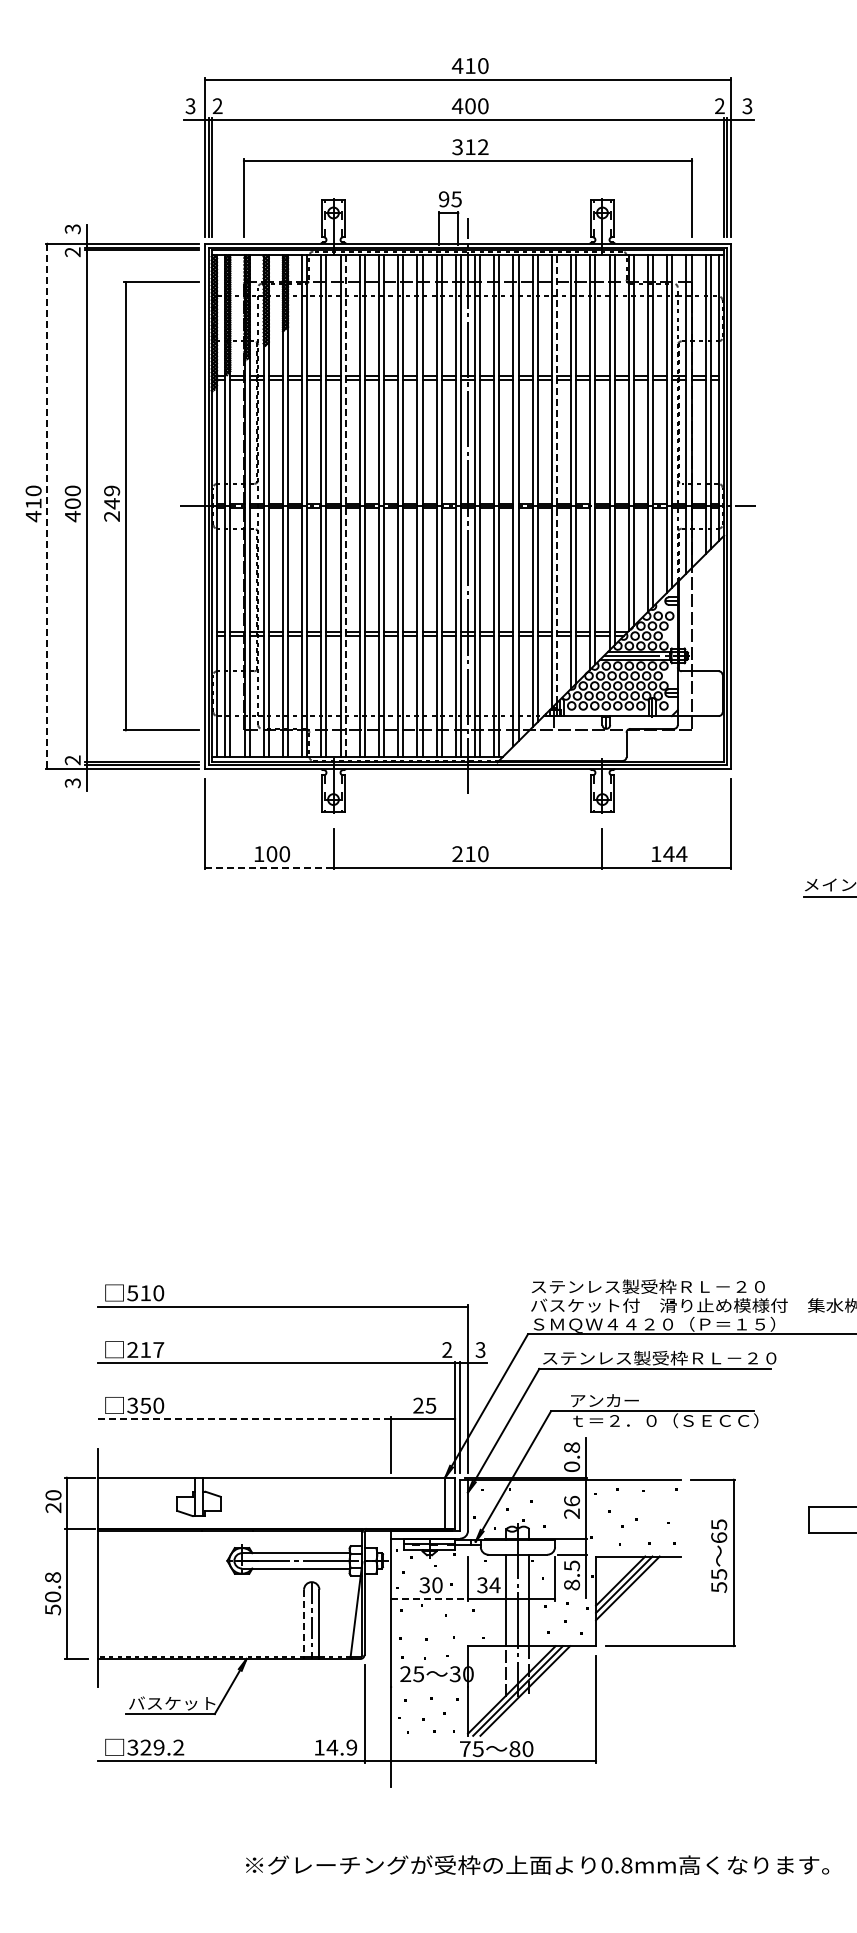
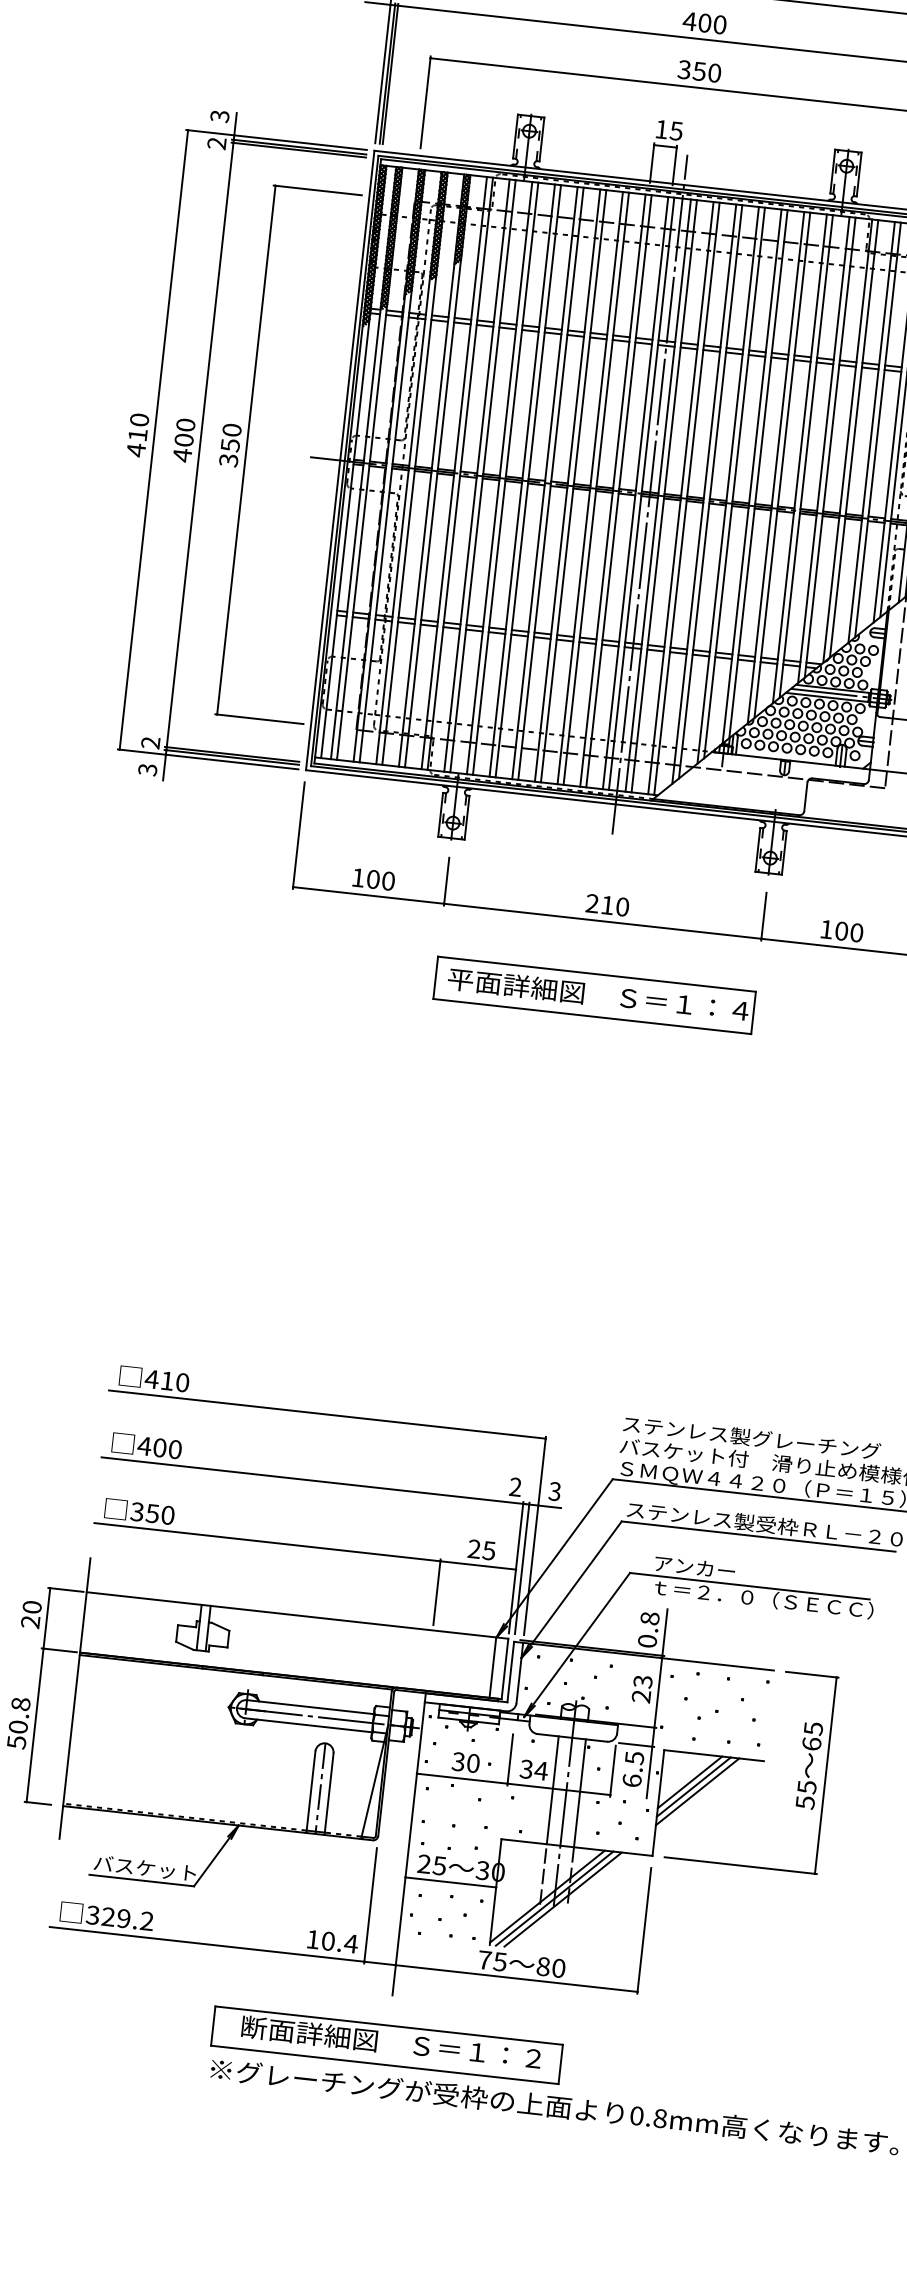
text: (476, 147) -> (706, 72), 312 -> 350
text: (444, 199) -> (662, 129), 95 -> 15
line: (557, 479) -> (758, 474), dashed -> solid
text: (112, 503) -> (230, 445), 249 -> 350
line: (345, 505) -> (505, 477), dashed -> solid
line: (47, 506) -> (153, 440), dashed -> solid
text: (675, 854) -> (849, 932), 144 -> 100
line: (269, 867) -> (368, 894), dashed -> solid
part: (467, 930) -> (594, 995), added
text: (702, 1286) -> (824, 1445), ステンレス製受枠ＲＬ－２０ -> ステンレス製グレーチング
text: (132, 1293) -> (151, 1379), 510 -> 410
text: (145, 1349) -> (159, 1447), 217 -> 400
line: (244, 1419) -> (267, 1542), dashed -> solid
text: (571, 1501) -> (642, 1682), 26 -> 23
text: (571, 1584) -> (631, 1779), 8.5 -> 6.5
line: (430, 1599) -> (463, 1779), dashed -> solid
line: (304, 1624) -> (311, 1792), dashed -> solid
line: (429, 1687) -> (450, 1882), added
text: (341, 1747) -> (339, 1942), 14.9 -> 10.4
part: (390, 1829) -> (386, 2045), added

